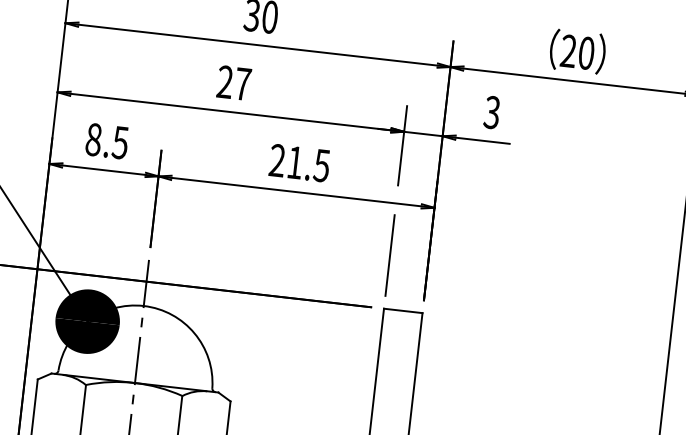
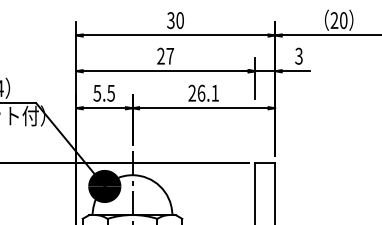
text: (94, 138) -> (97, 92), 8.5 -> 5.5
text: (307, 162) -> (207, 92), 21.5 -> 26.1
line: (390, 256) -> (255, 135), removed

